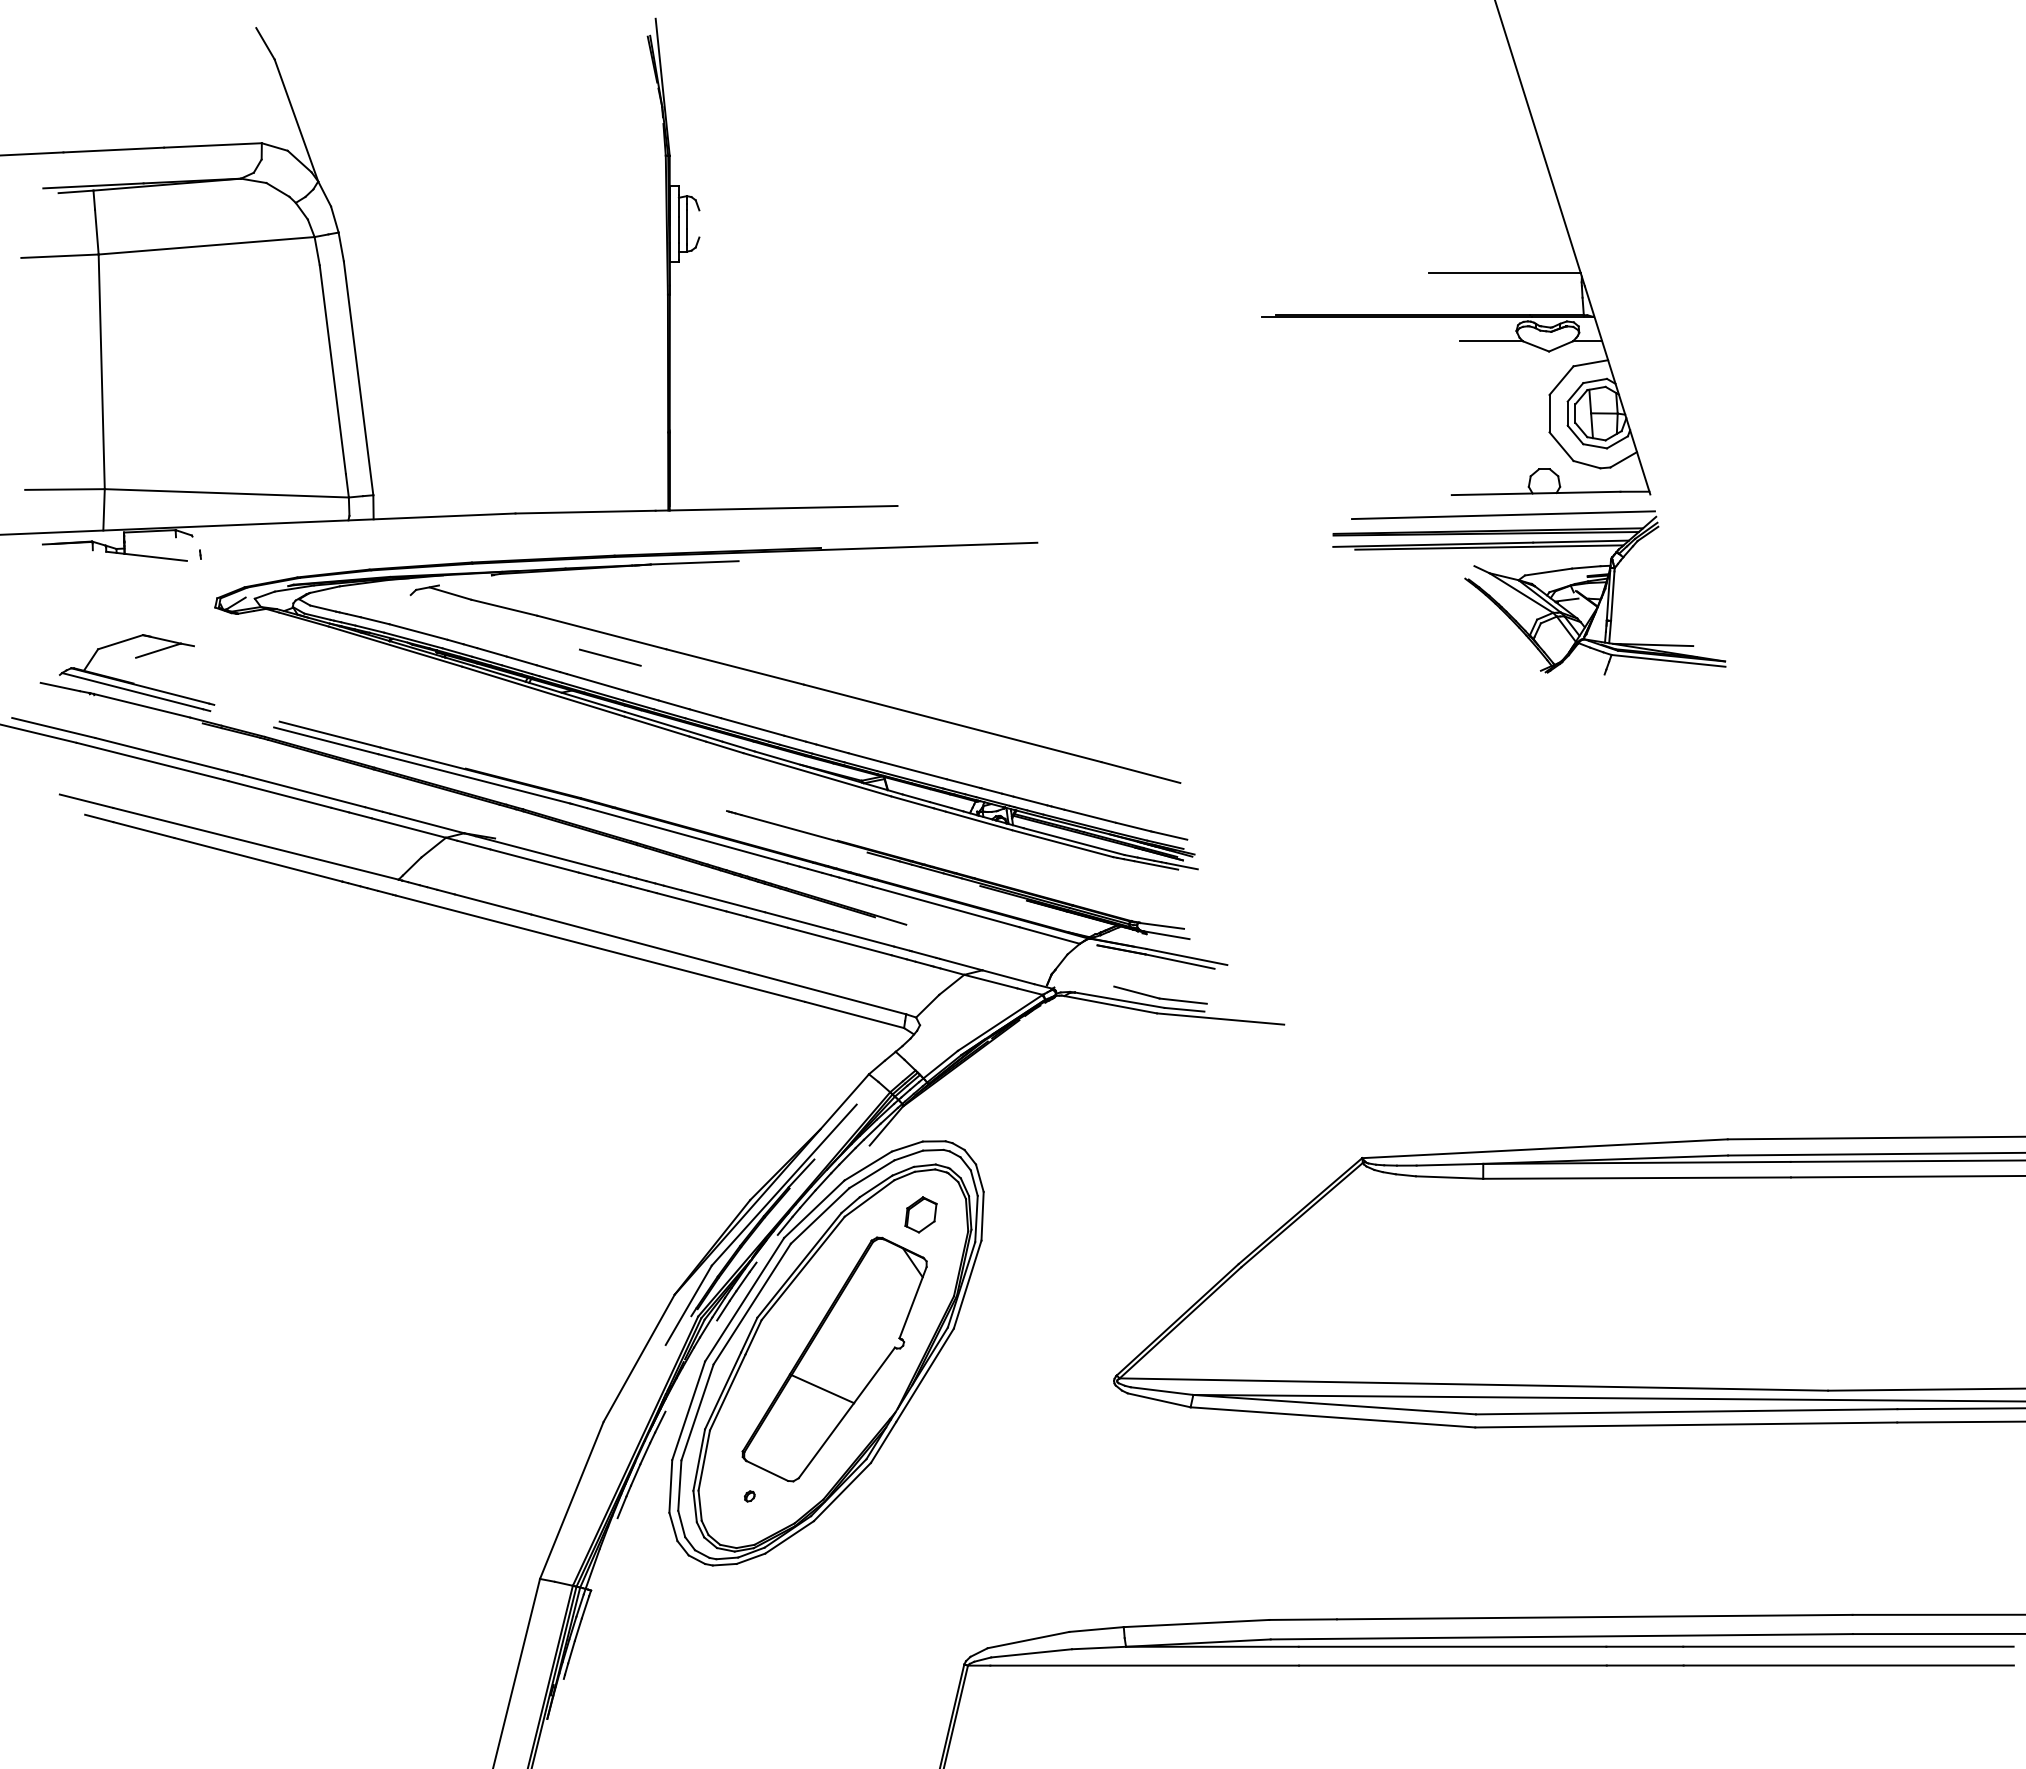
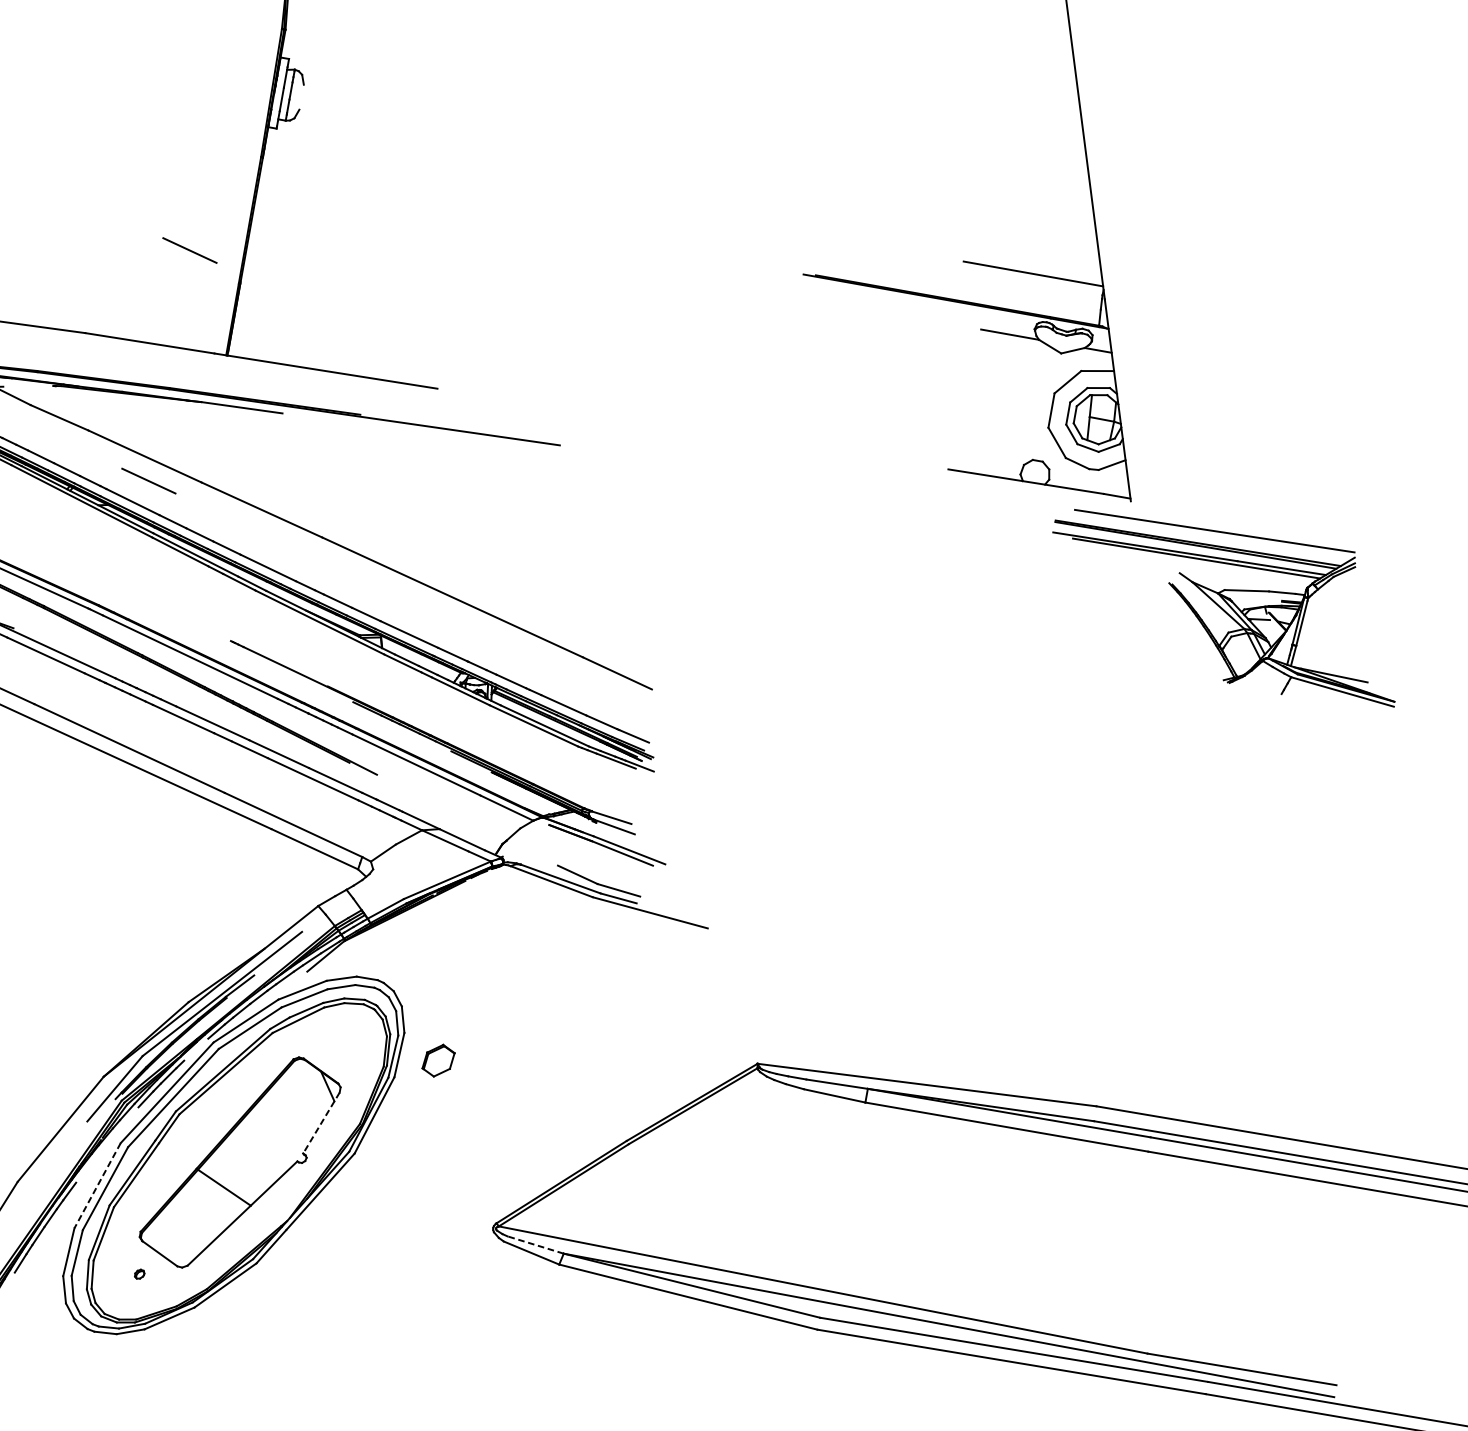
line: (610, 406) -> (190, 250), added
part: (1529, 592) -> (1226, 606), moved
part: (920, 1214) -> (438, 1060), moved
line: (912, 1303) -> (320, 1123), solid -> dashed
line: (1162, 1391) -> (536, 1245), solid -> dashed
line: (688, 1410) -> (97, 1185), solid -> dashed

